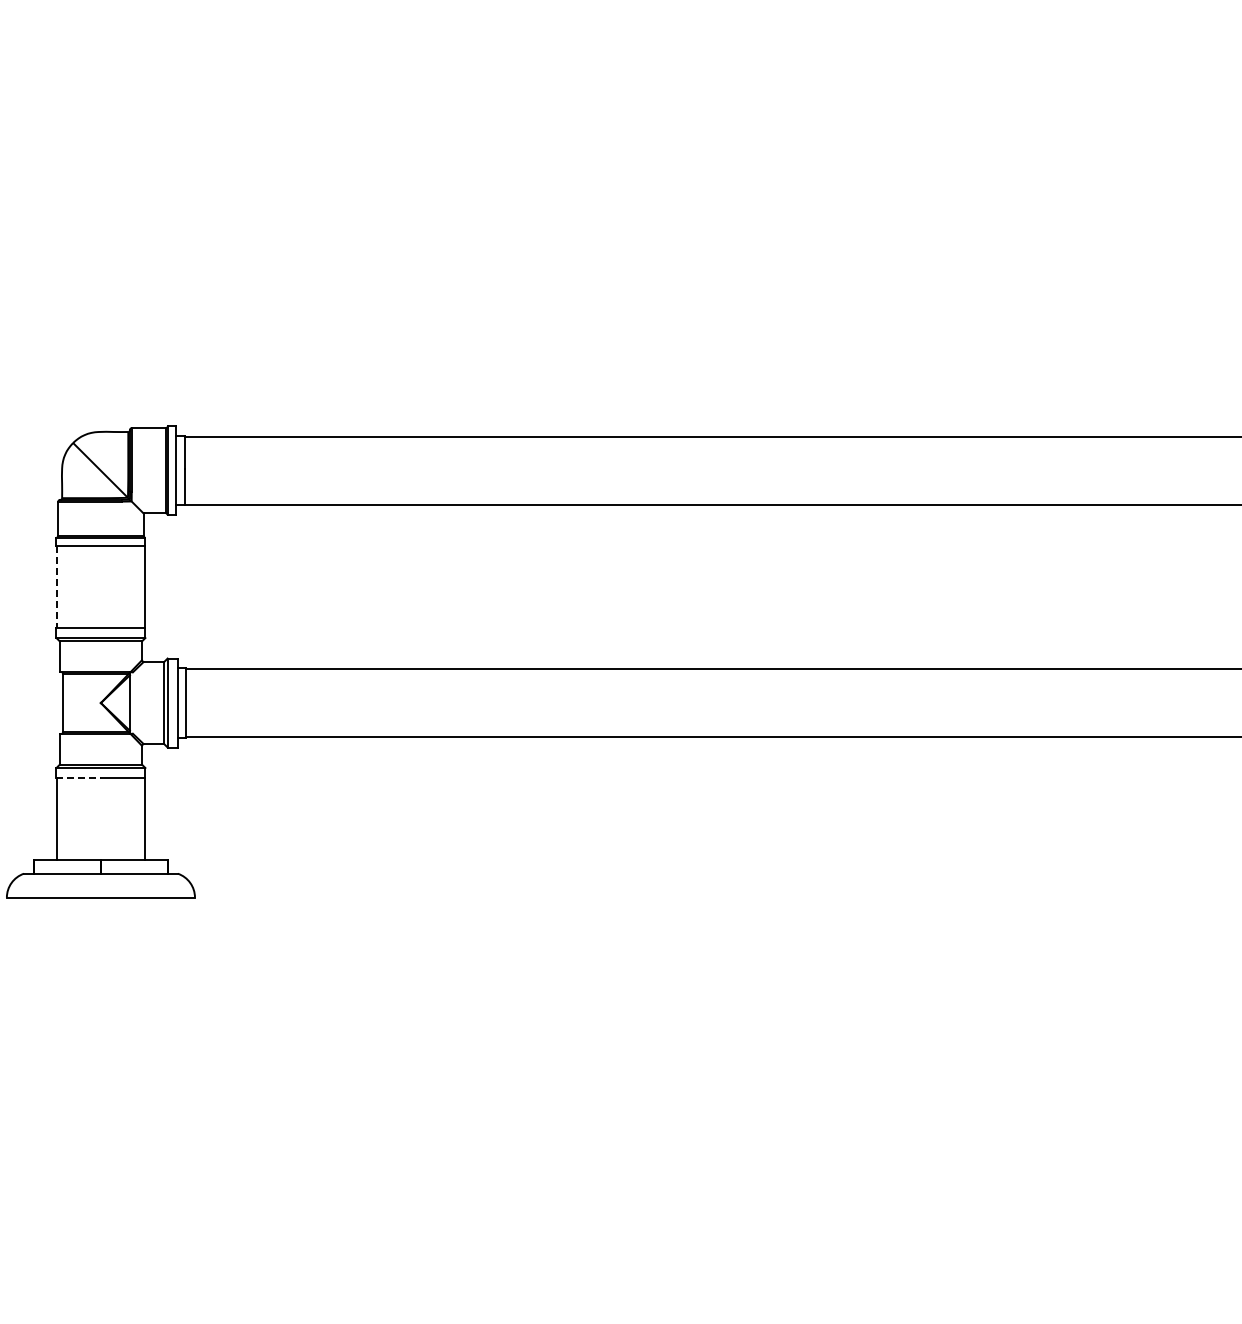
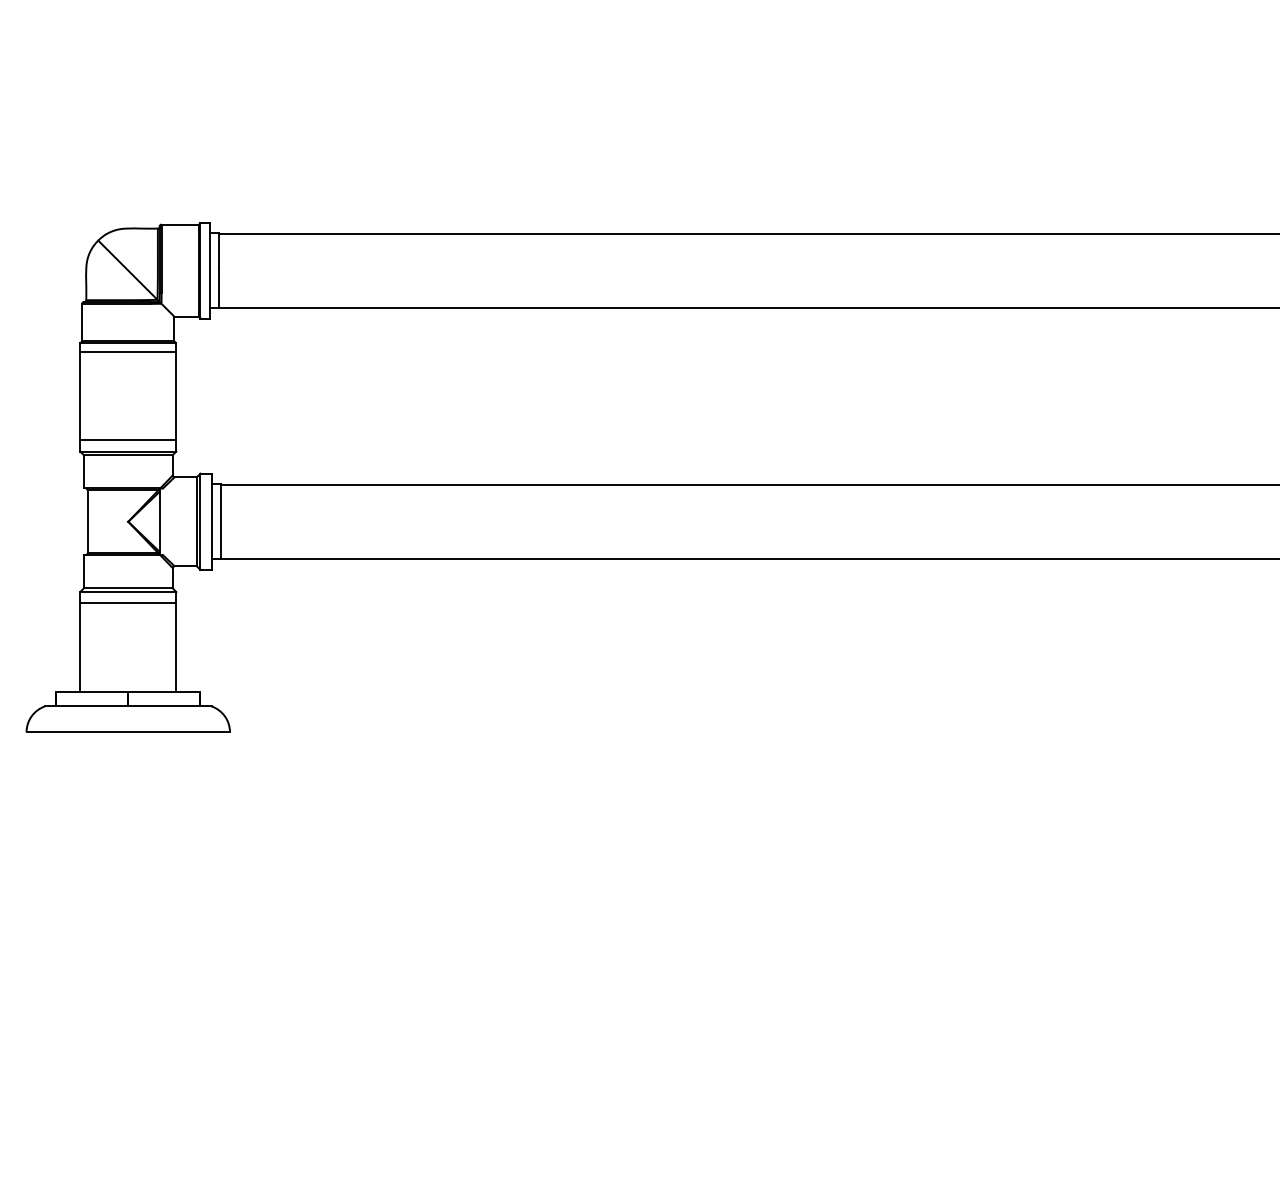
line: (56, 586) -> (80, 395), dashed -> solid
line: (79, 778) -> (105, 603), dashed -> solid

